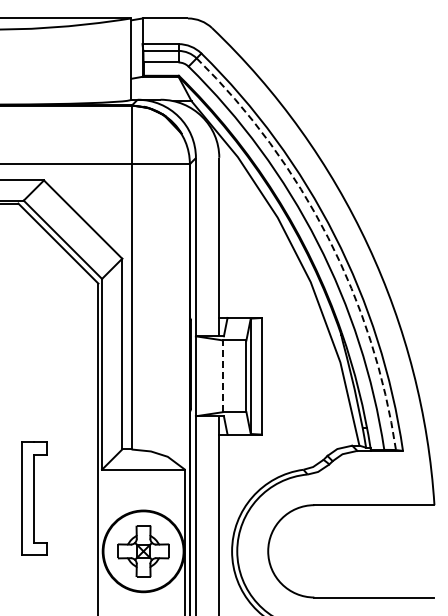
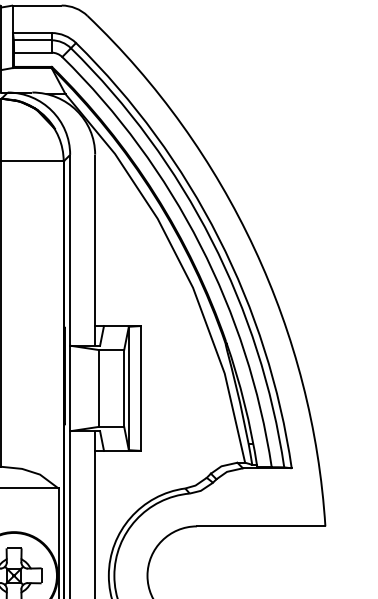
arc: (328, 237) -> (212, 239), dashed -> solid
line: (222, 376) -> (98, 388), dashed -> solid

